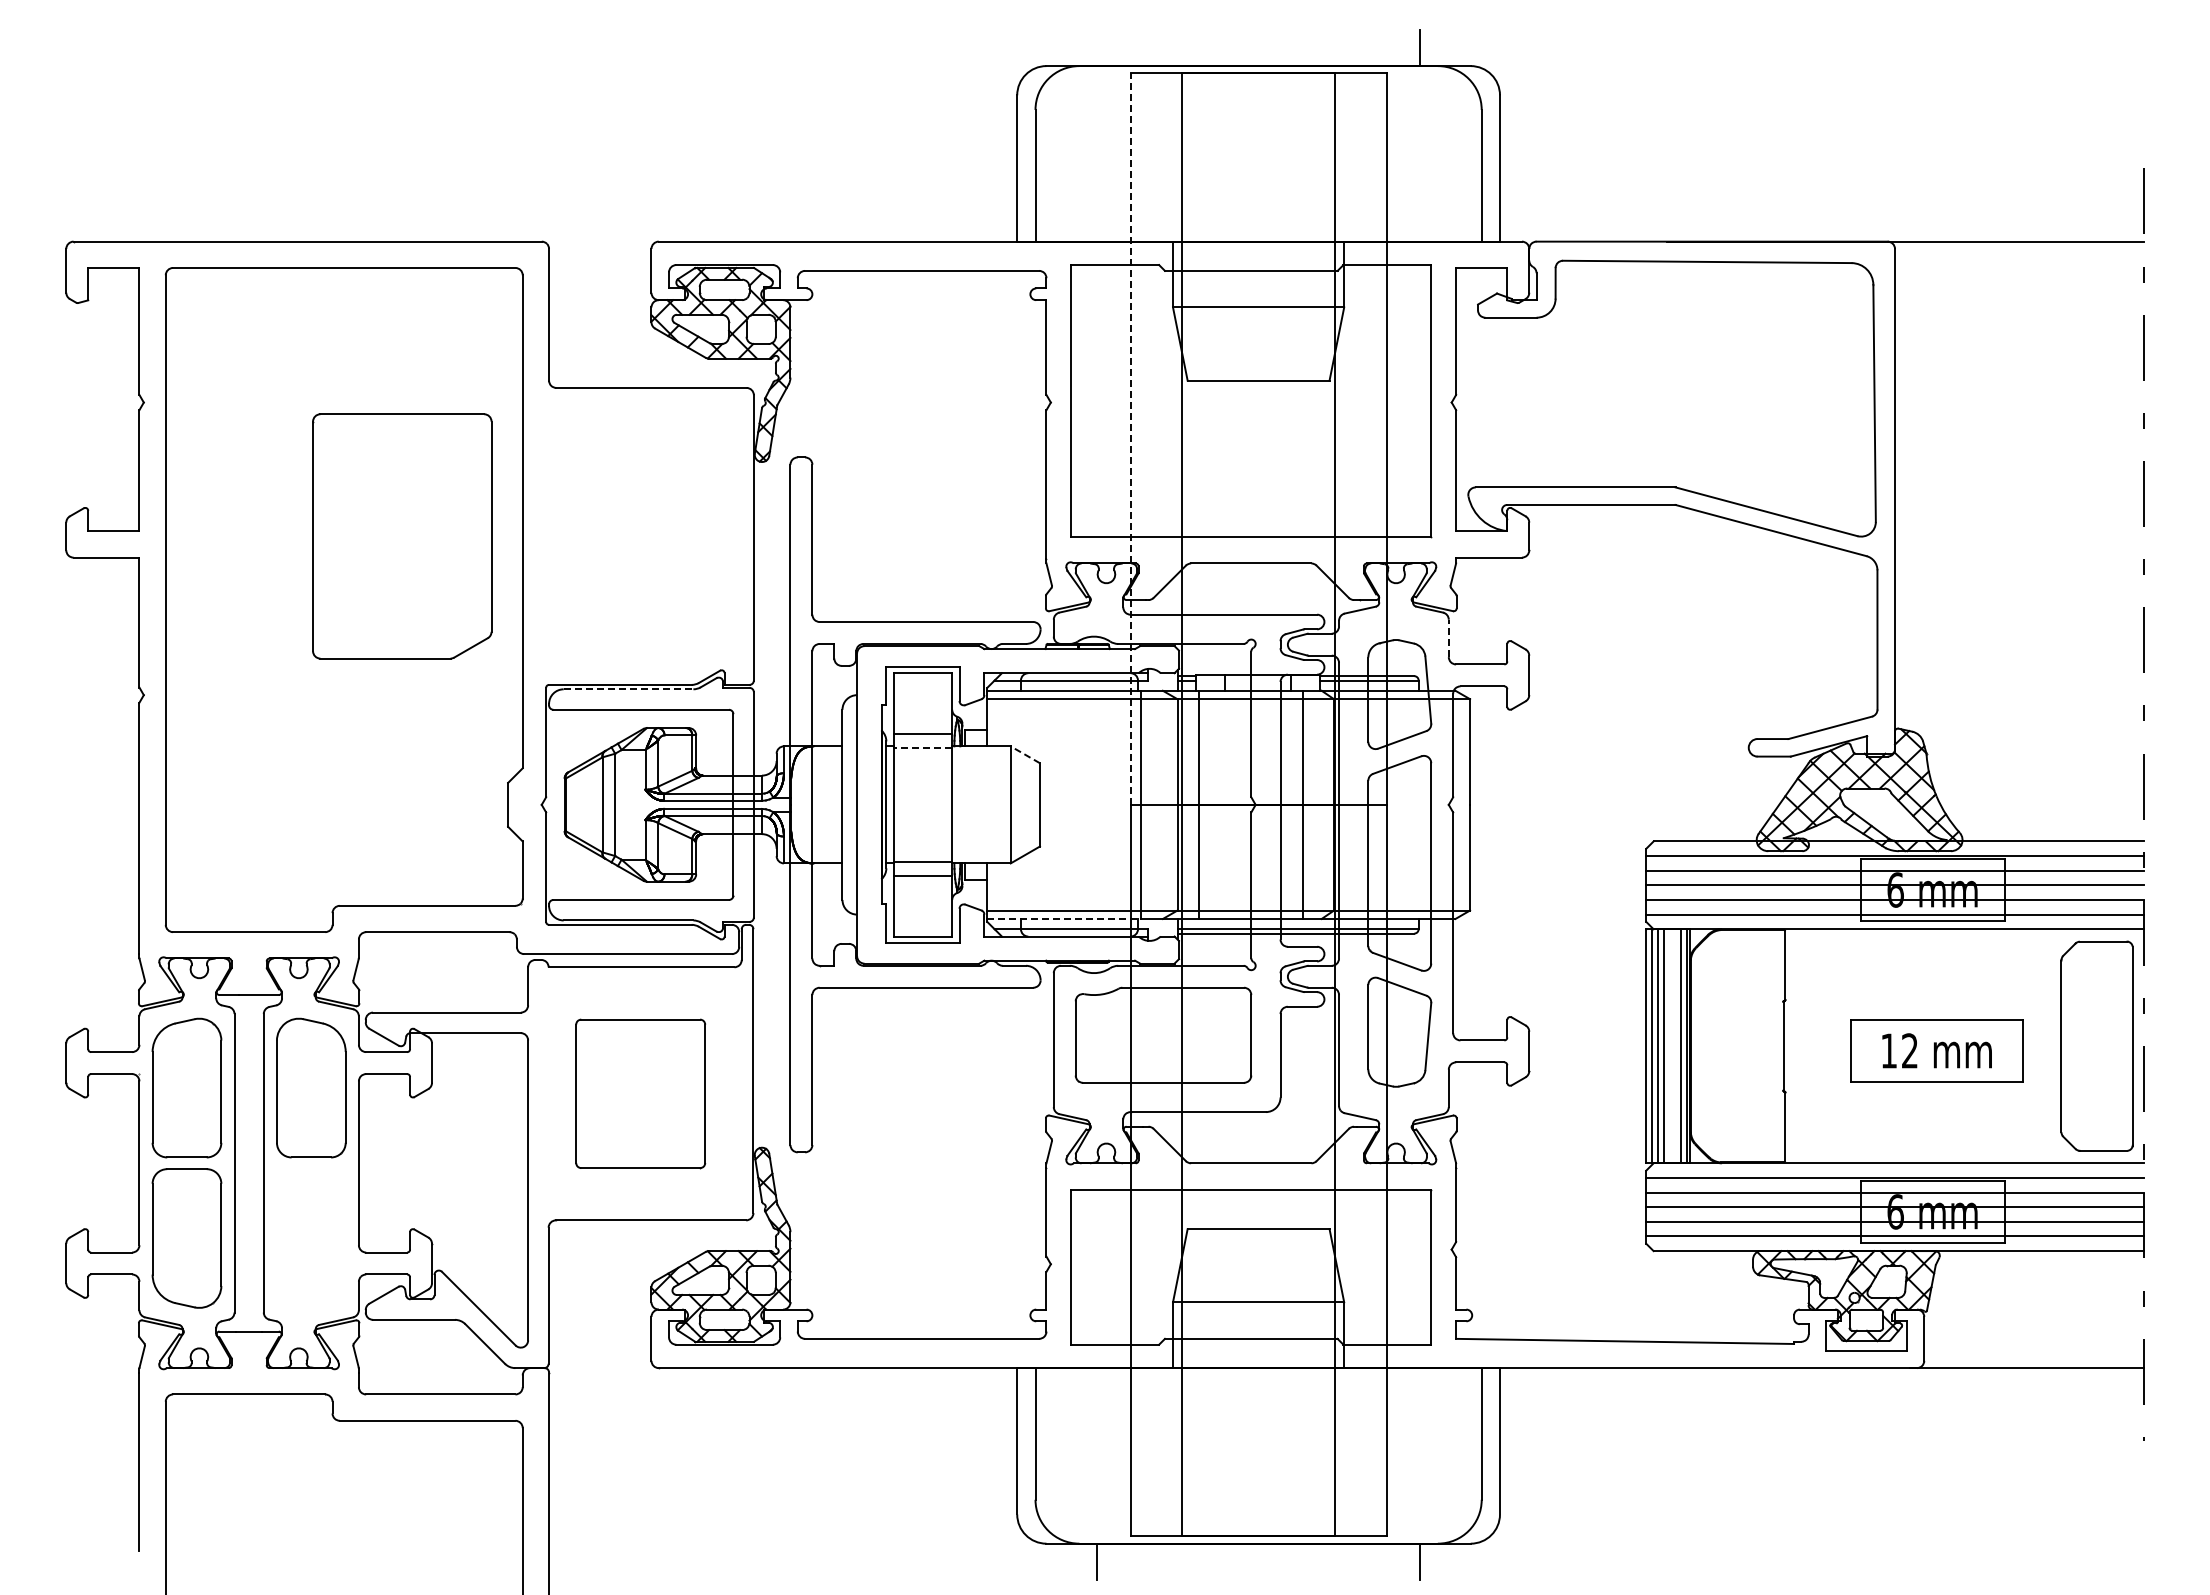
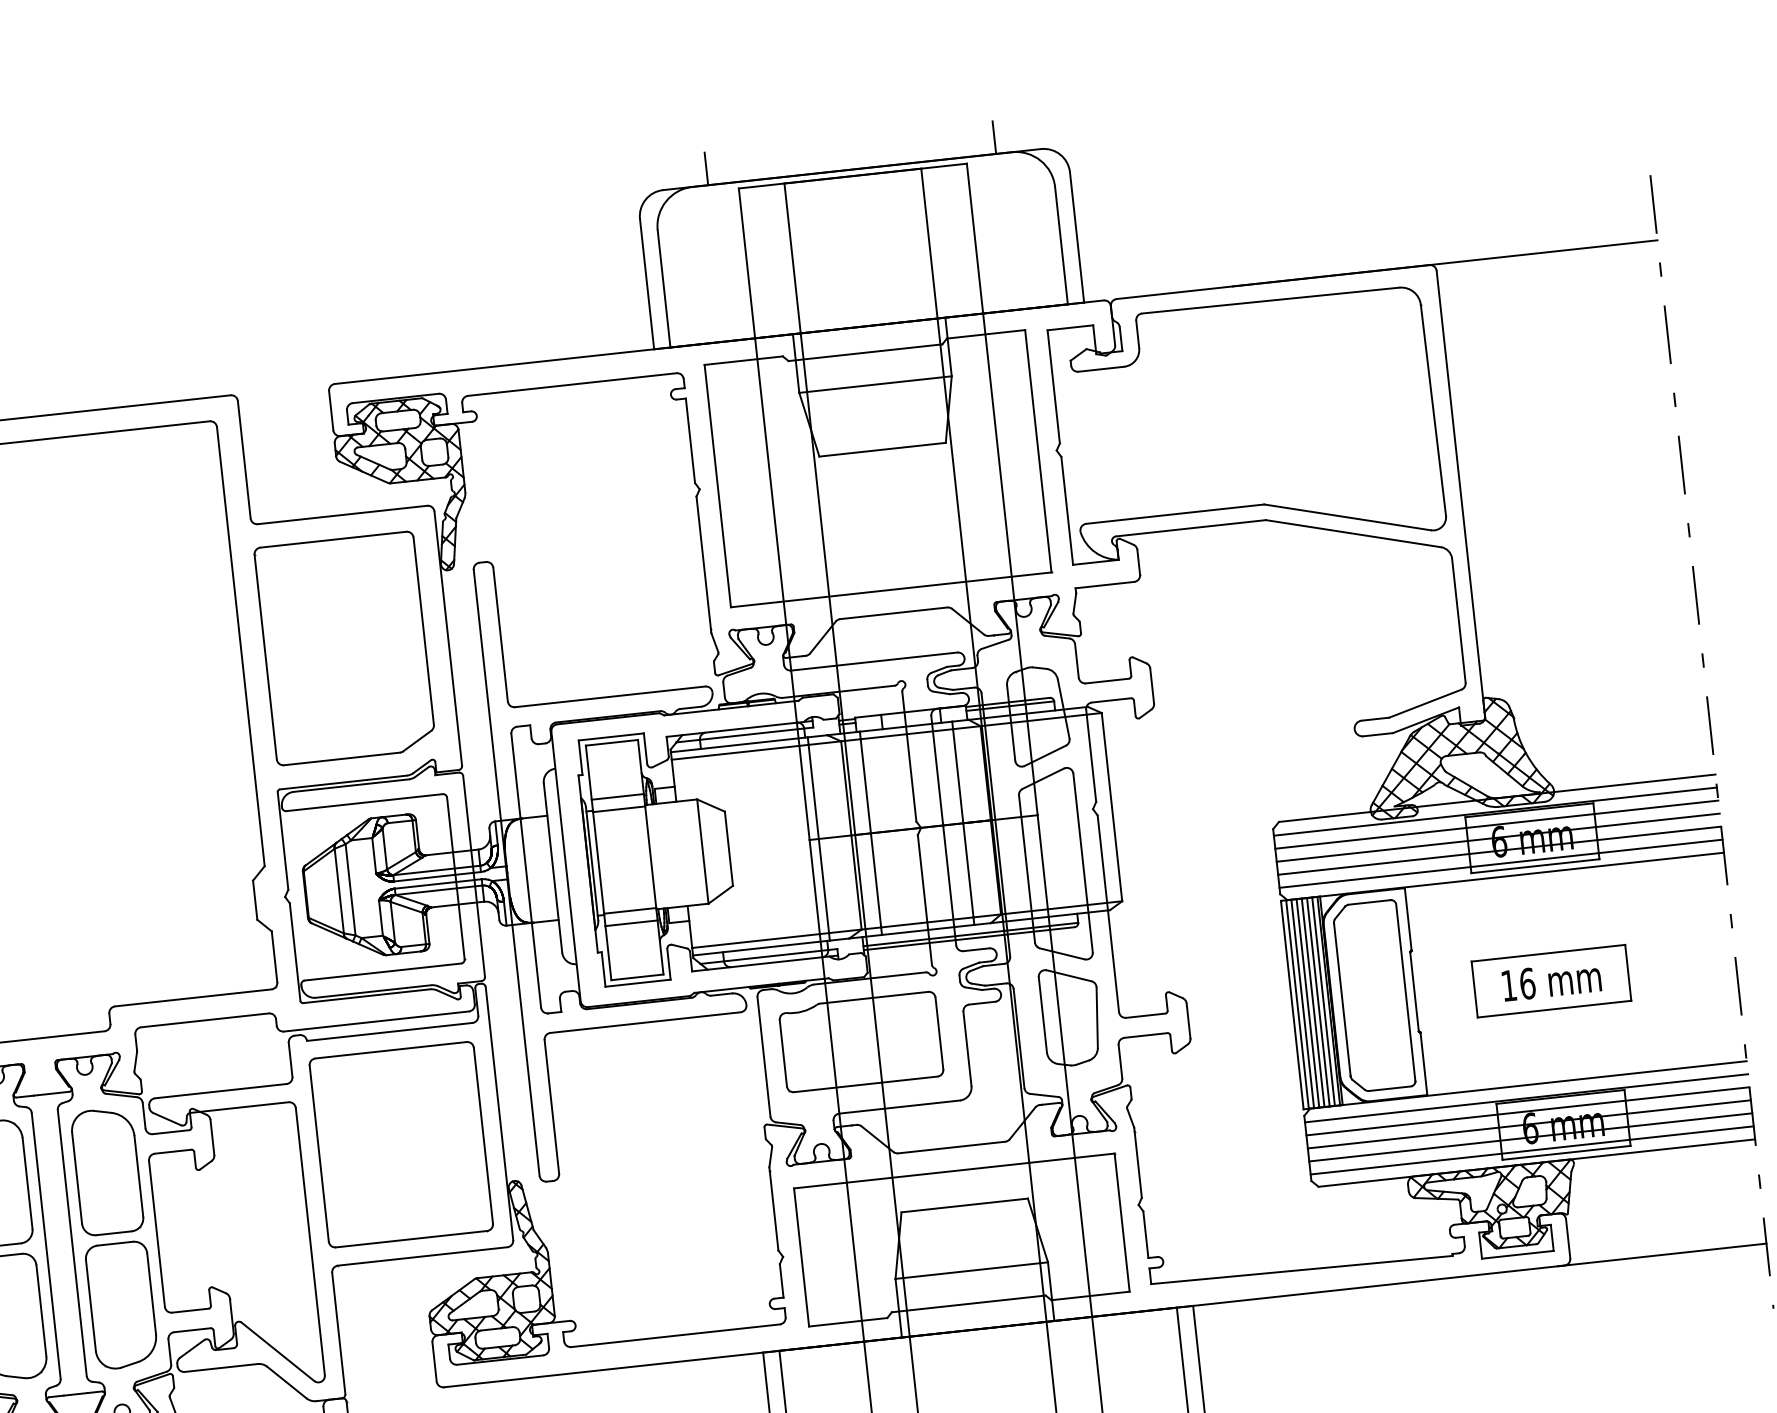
line: (1096, 47) -> (705, 168), added
line: (1130, 439) -> (774, 514), dashed -> solid
part: (402, 536) -> (345, 648), moved
line: (1448, 638) -> (1076, 661), dashed -> solid
line: (628, 689) -> (351, 785), dashed -> solid
line: (922, 747) -> (618, 809), dashed -> solid
line: (1025, 754) -> (711, 805), dashed -> solid
line: (1064, 919) -> (761, 948), dashed -> solid
part: (2096, 1045) -> (1373, 995), moved
line: (1669, 1046) -> (1312, 1003), added
line: (1675, 1046) -> (1318, 1002), added
text: (1910, 1050) -> (1528, 983), 12 -> 16
part: (640, 1093) -> (401, 1144), size x1.43
part: (311, 1238) -> (122, 1305), added

